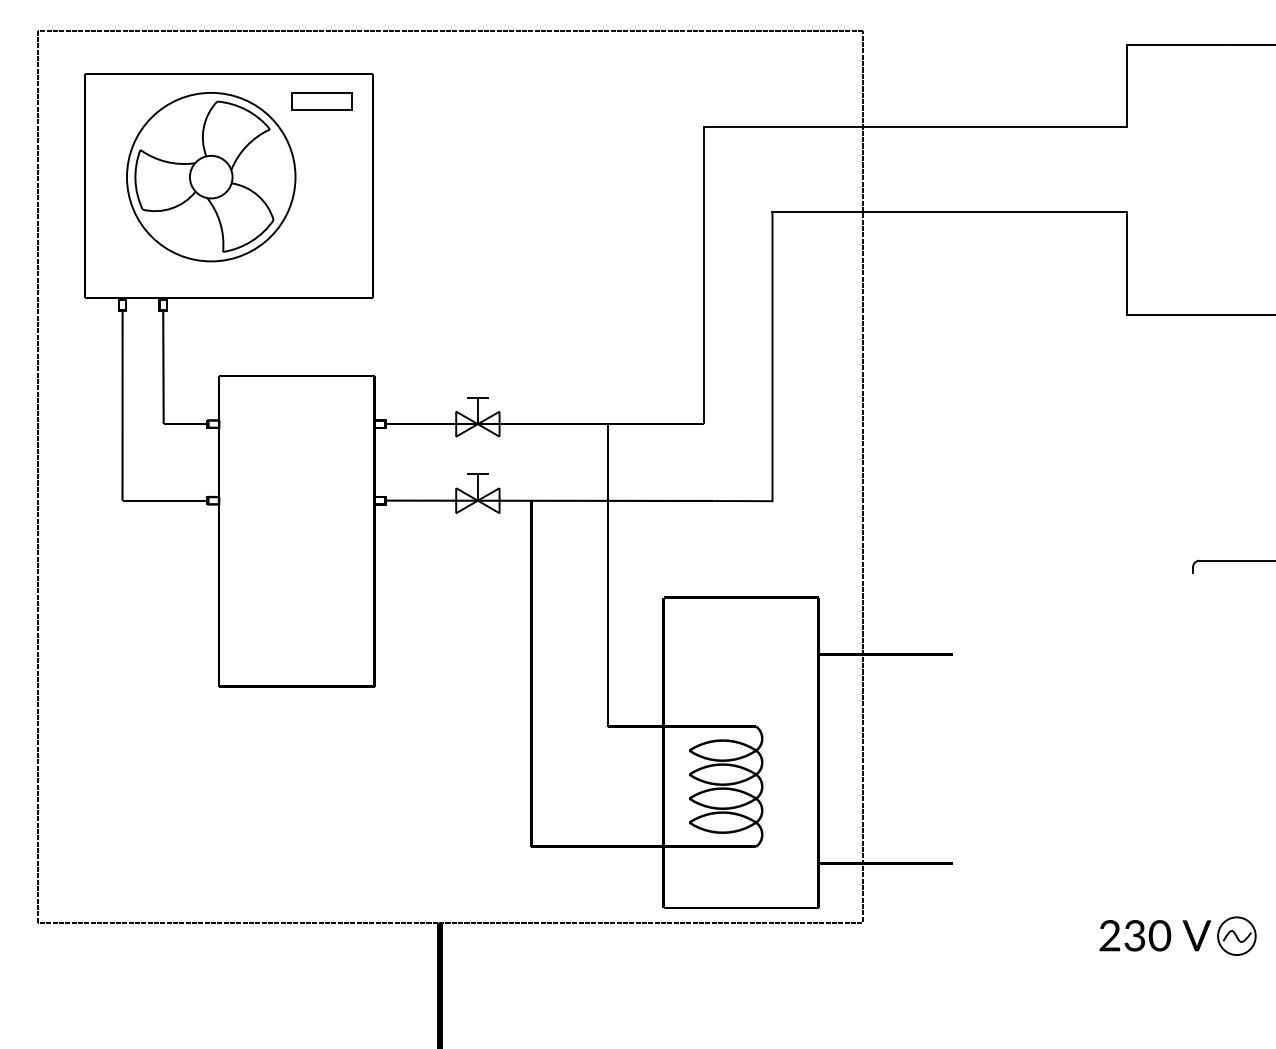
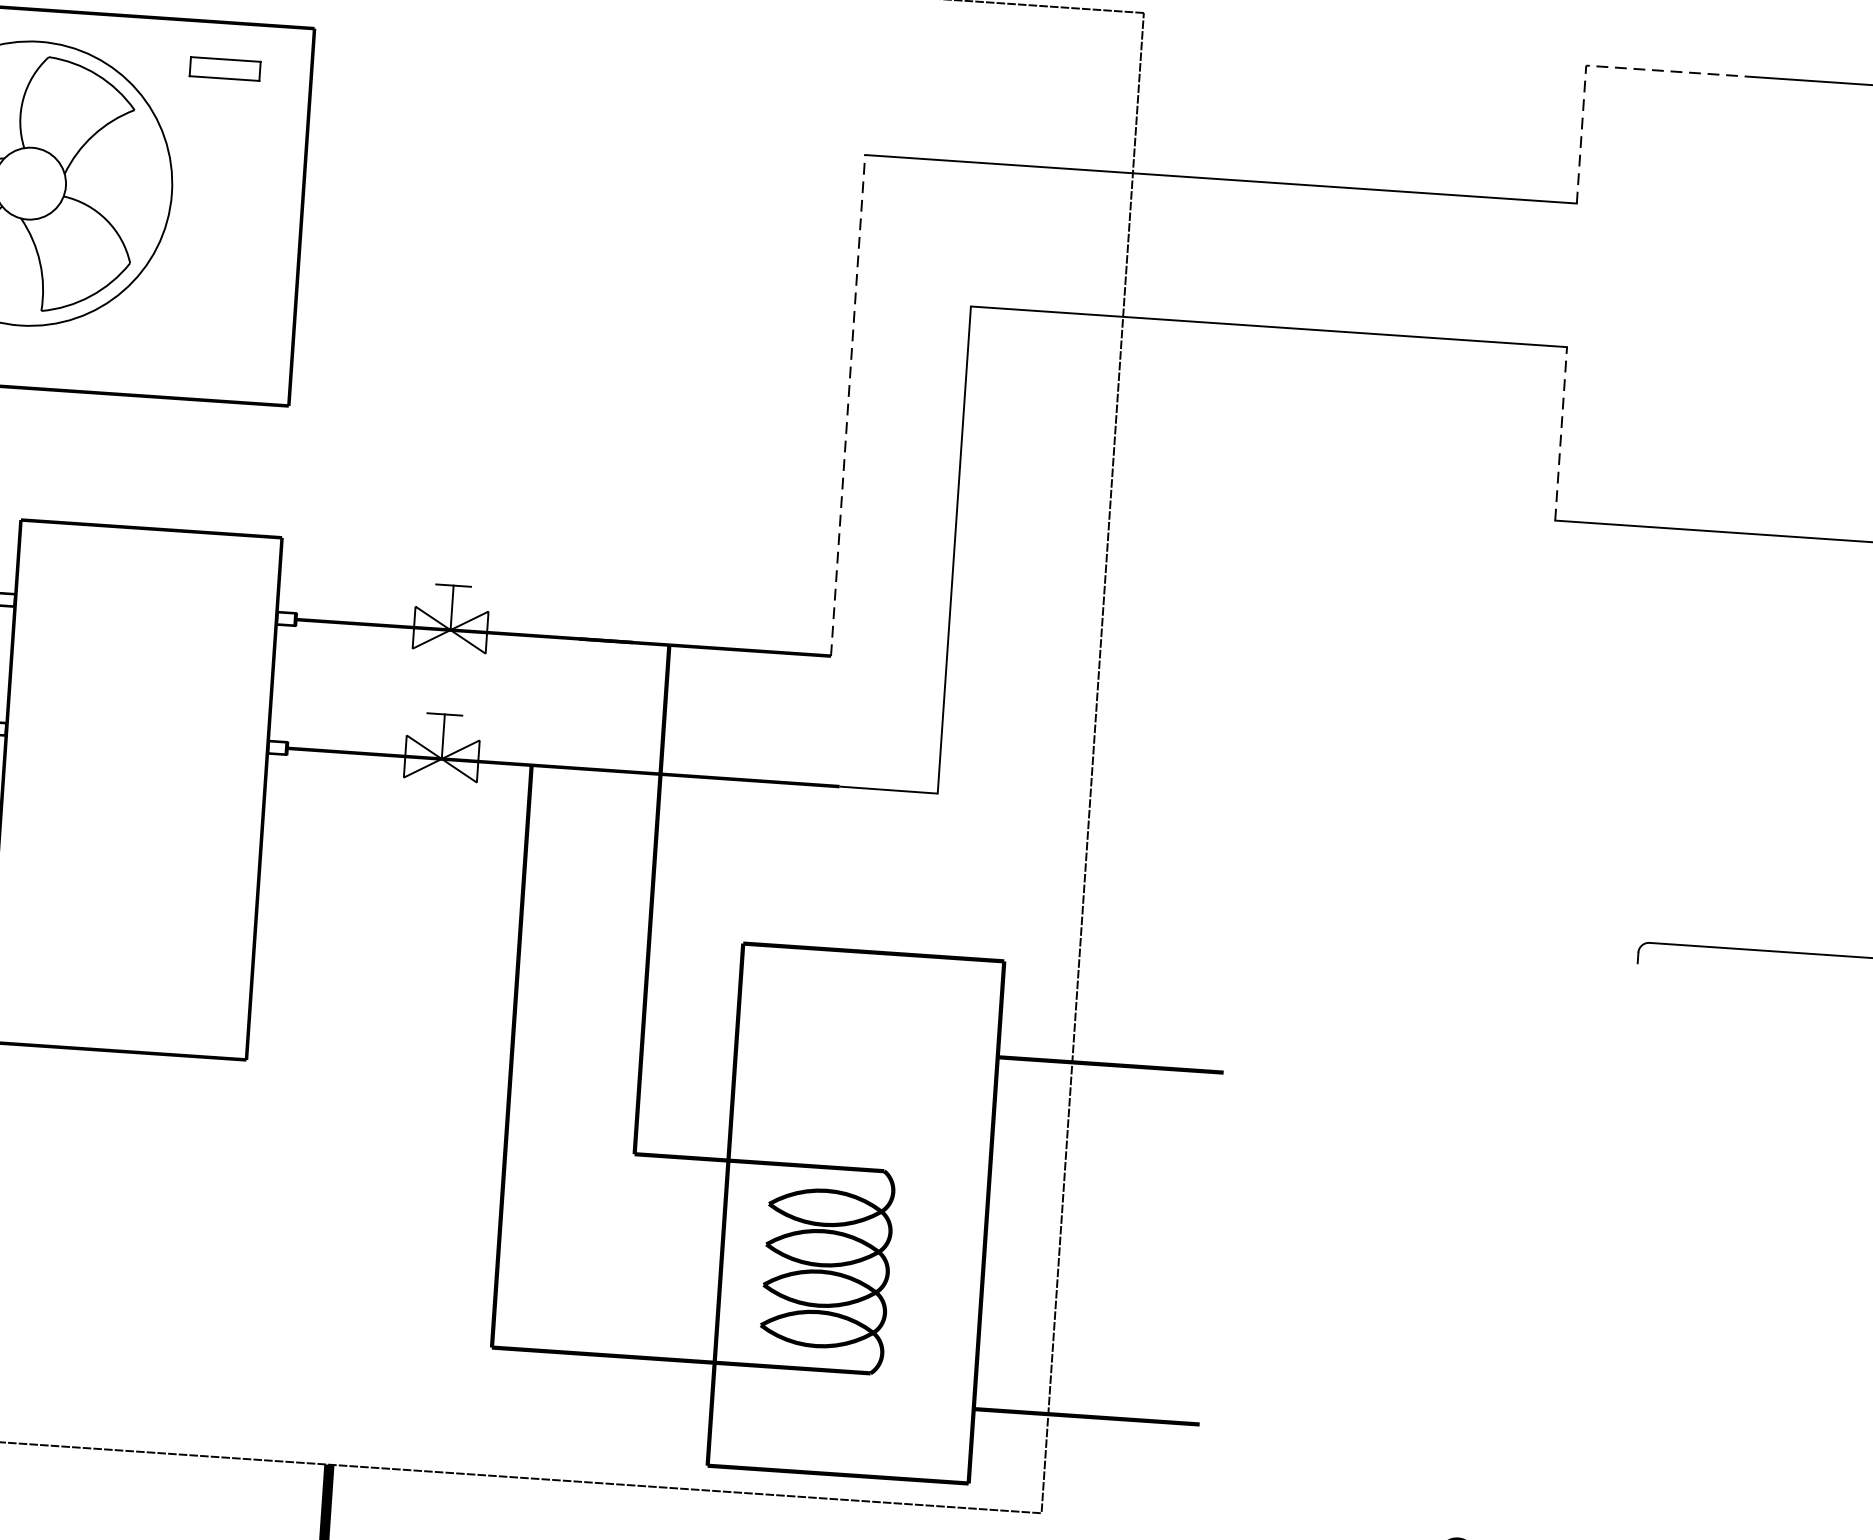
line: (1135, 44) -> (1601, 66), solid -> dashed
part: (321, 101) -> (224, 68), size x0.7
line: (1126, 263) -> (1560, 434), solid -> dashed
line: (703, 275) -> (847, 405), solid -> dashed

